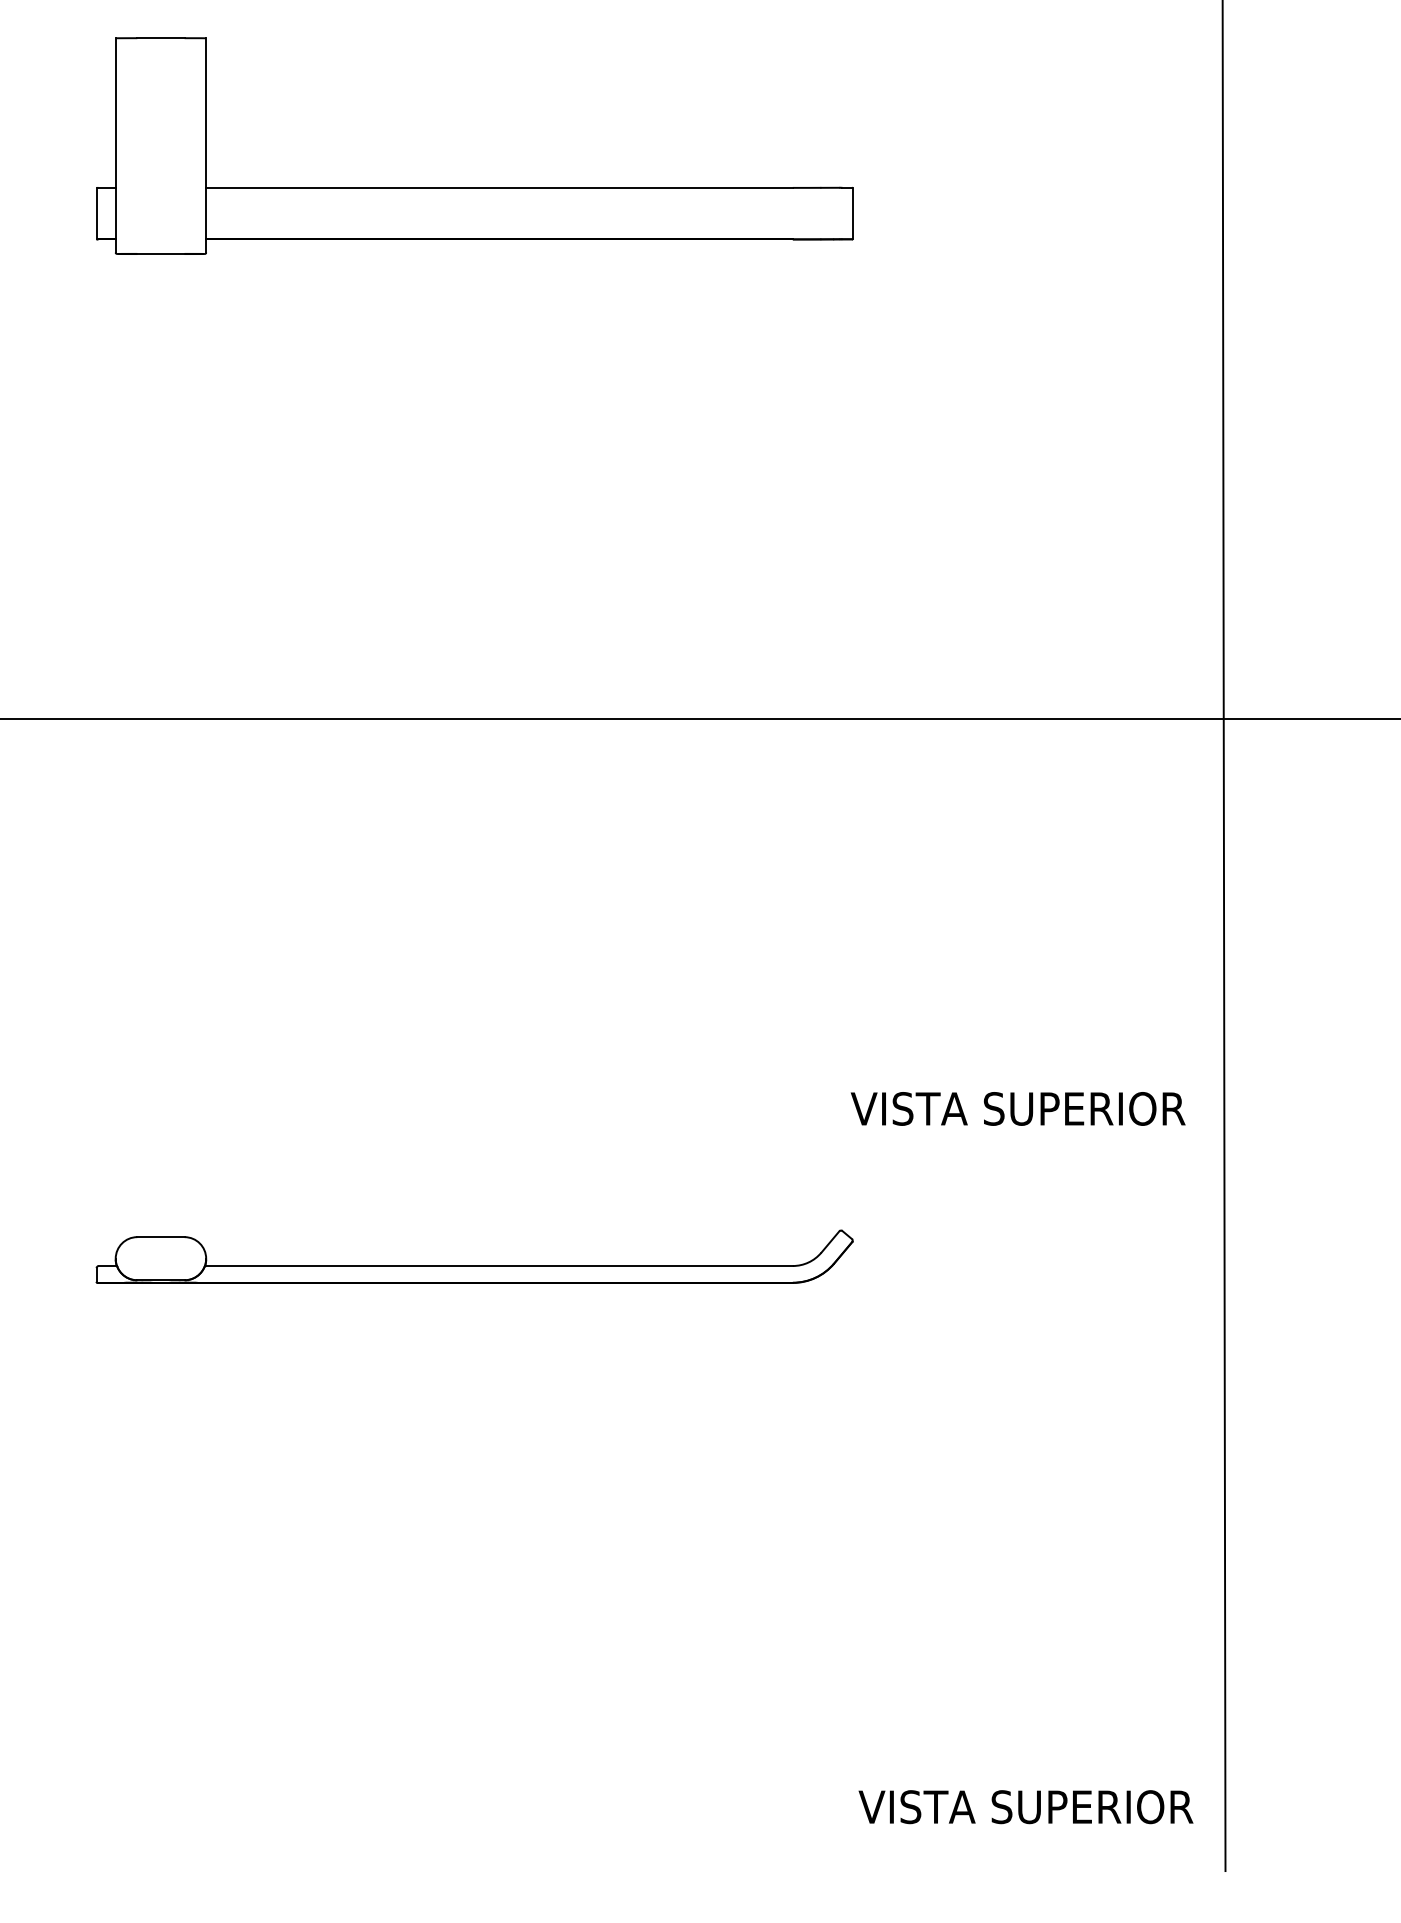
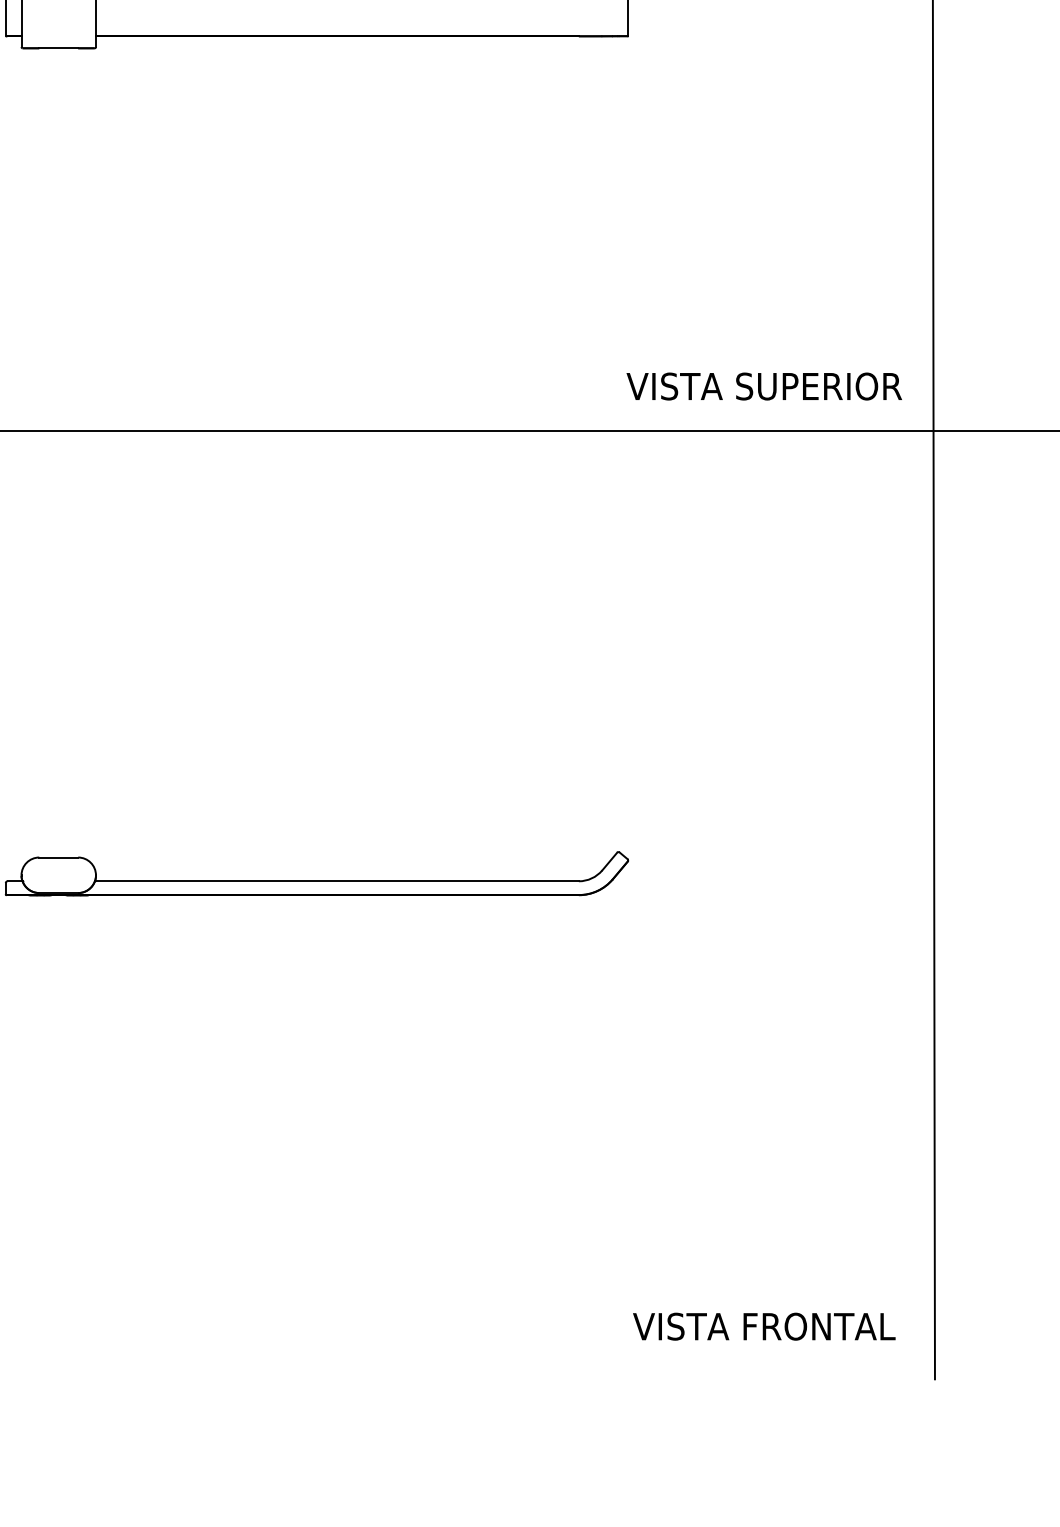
text: (1017, 1108) -> (763, 386), moved
text: (1092, 1807) -> (825, 1326), VISTA SUPERIOR -> VISTA FRONTAL

